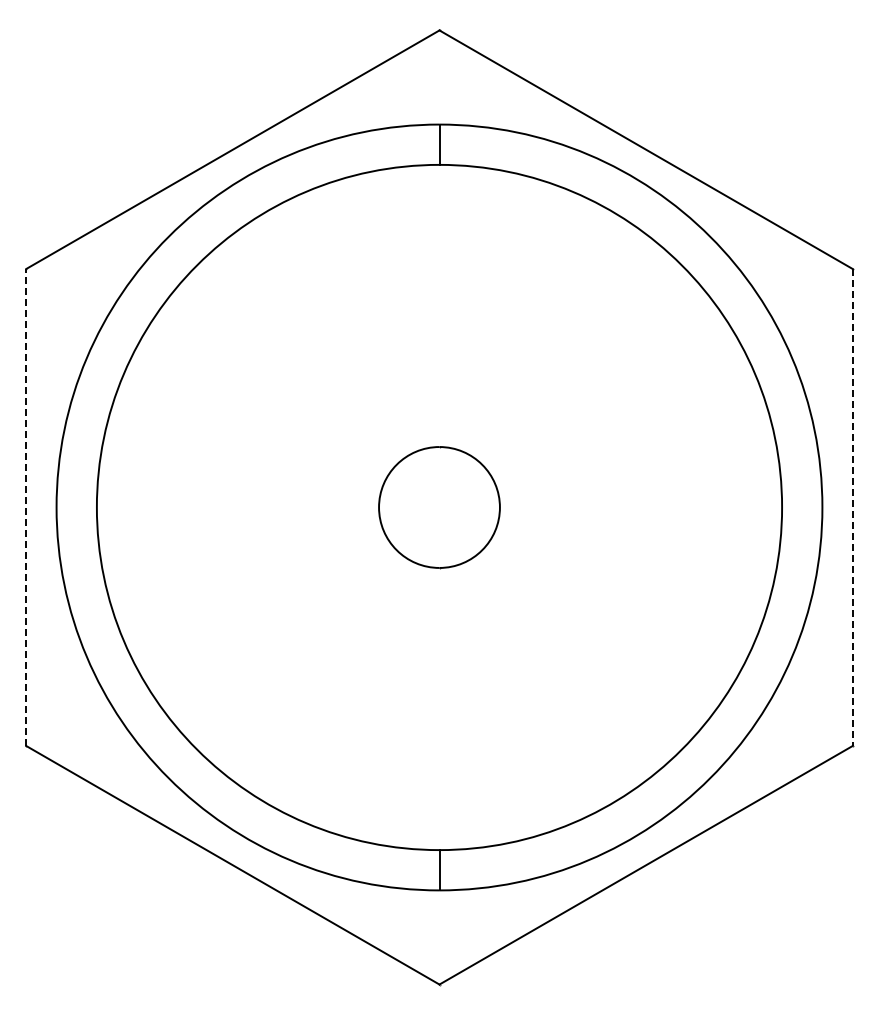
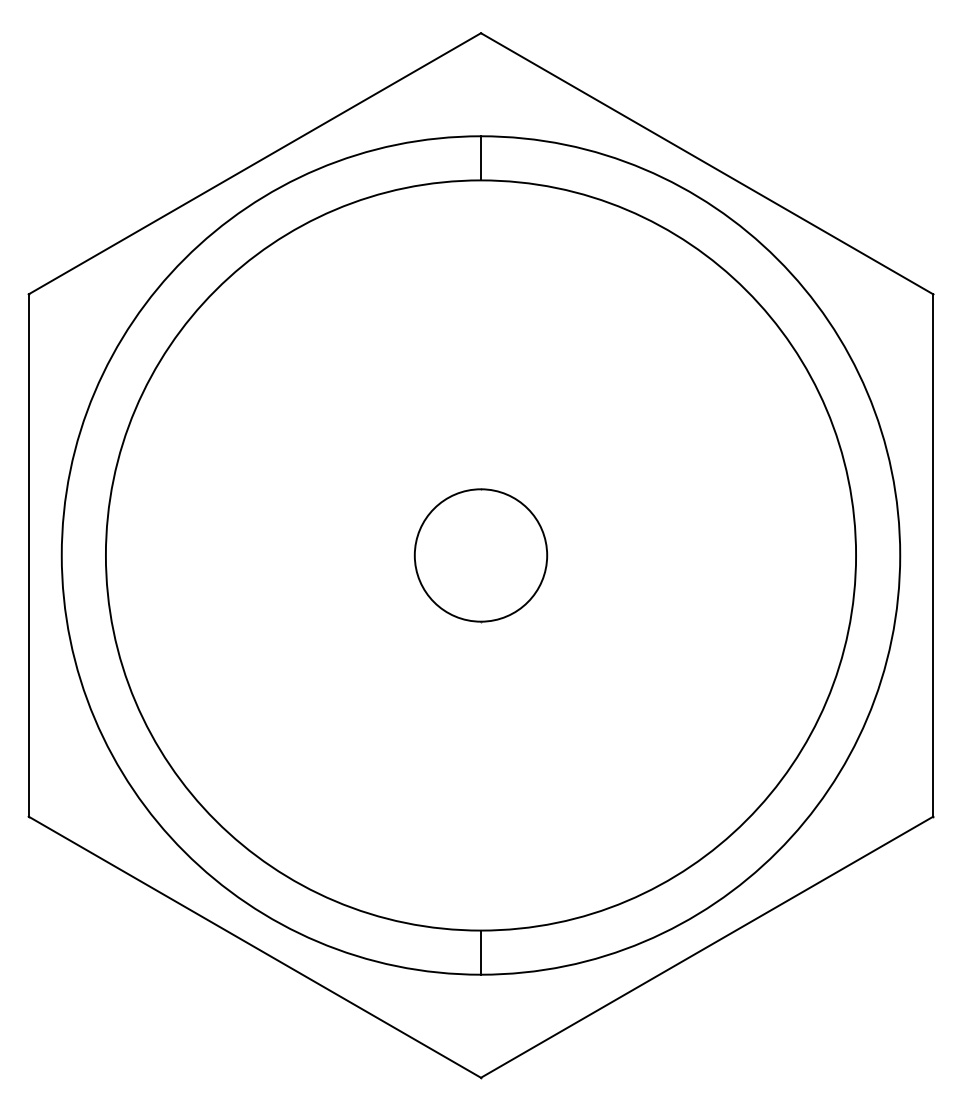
line: (26, 507) -> (28, 555), dashed -> solid
line: (852, 507) -> (933, 555), dashed -> solid

